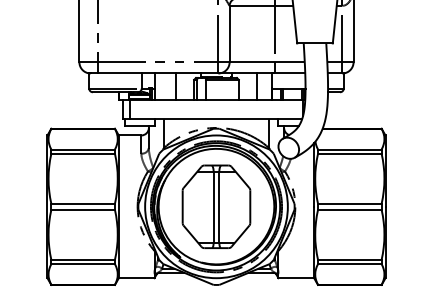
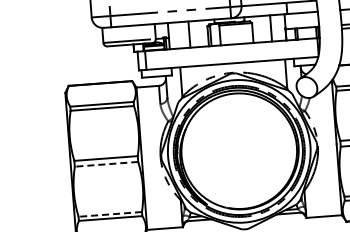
part: (216, 206) -> (239, 151), removed
line: (83, 209) -> (106, 164), solid -> dashed
line: (83, 259) -> (110, 213), solid -> dashed

